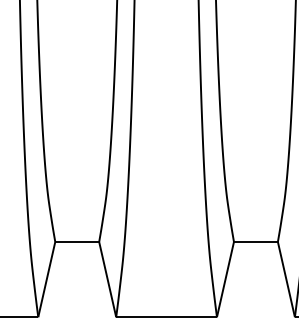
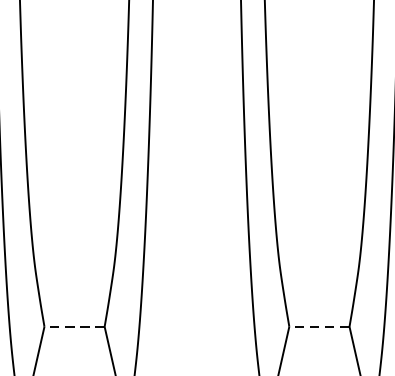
line: (77, 241) -> (74, 326), solid -> dashed
line: (255, 241) -> (318, 326), solid -> dashed

